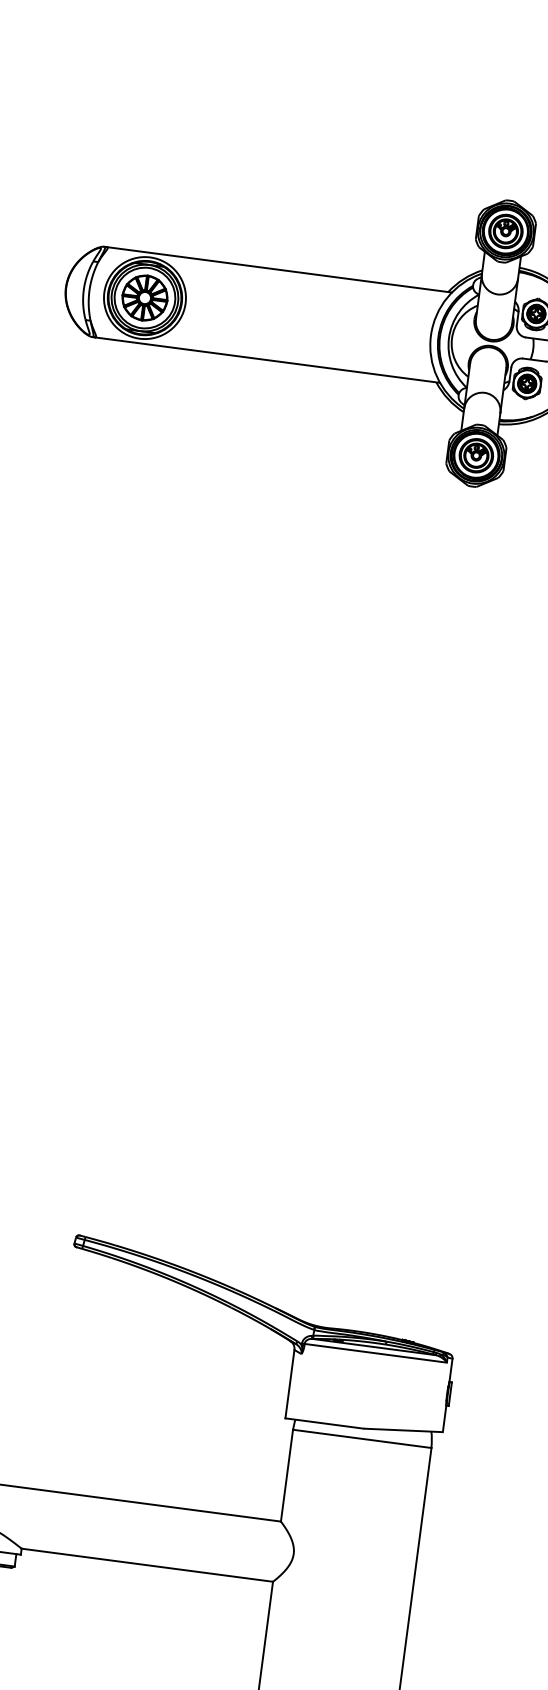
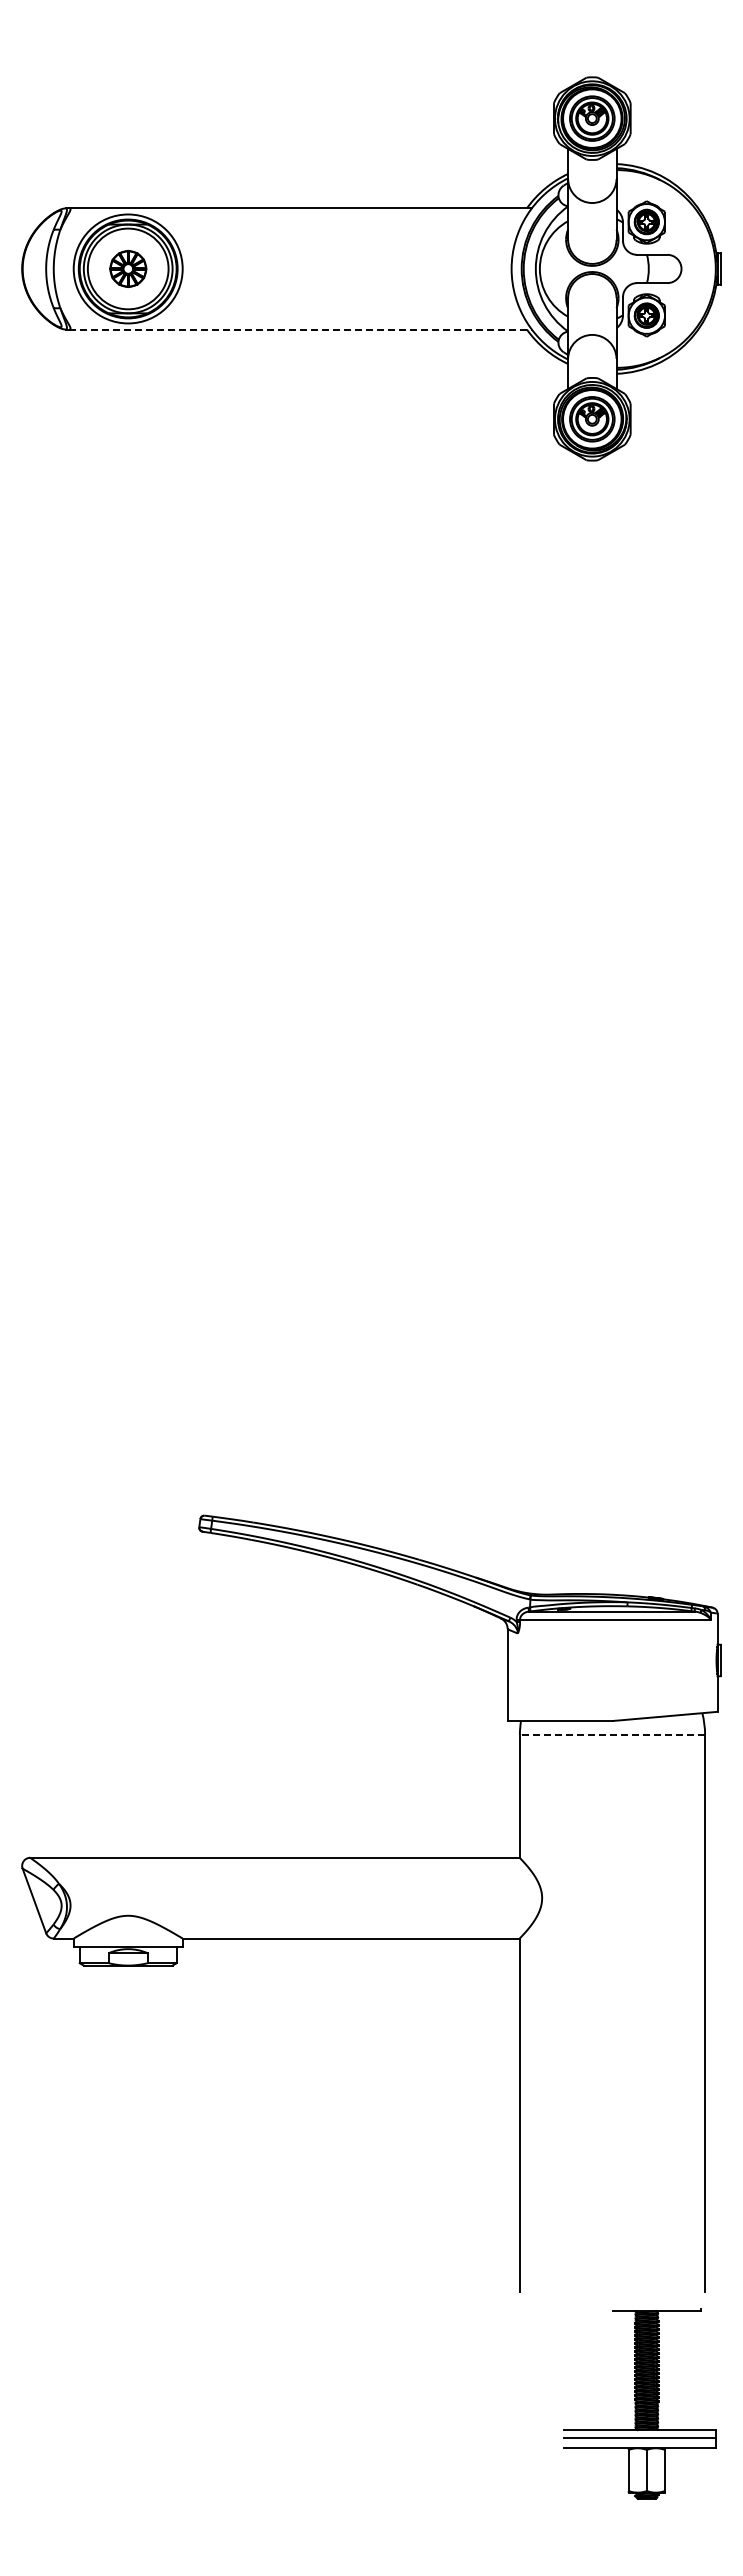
part: (145, 297) -> (128, 268), size x0.6
line: (268, 360) -> (301, 329), solid -> dashed
line: (362, 1438) -> (612, 1734), solid -> dashed

